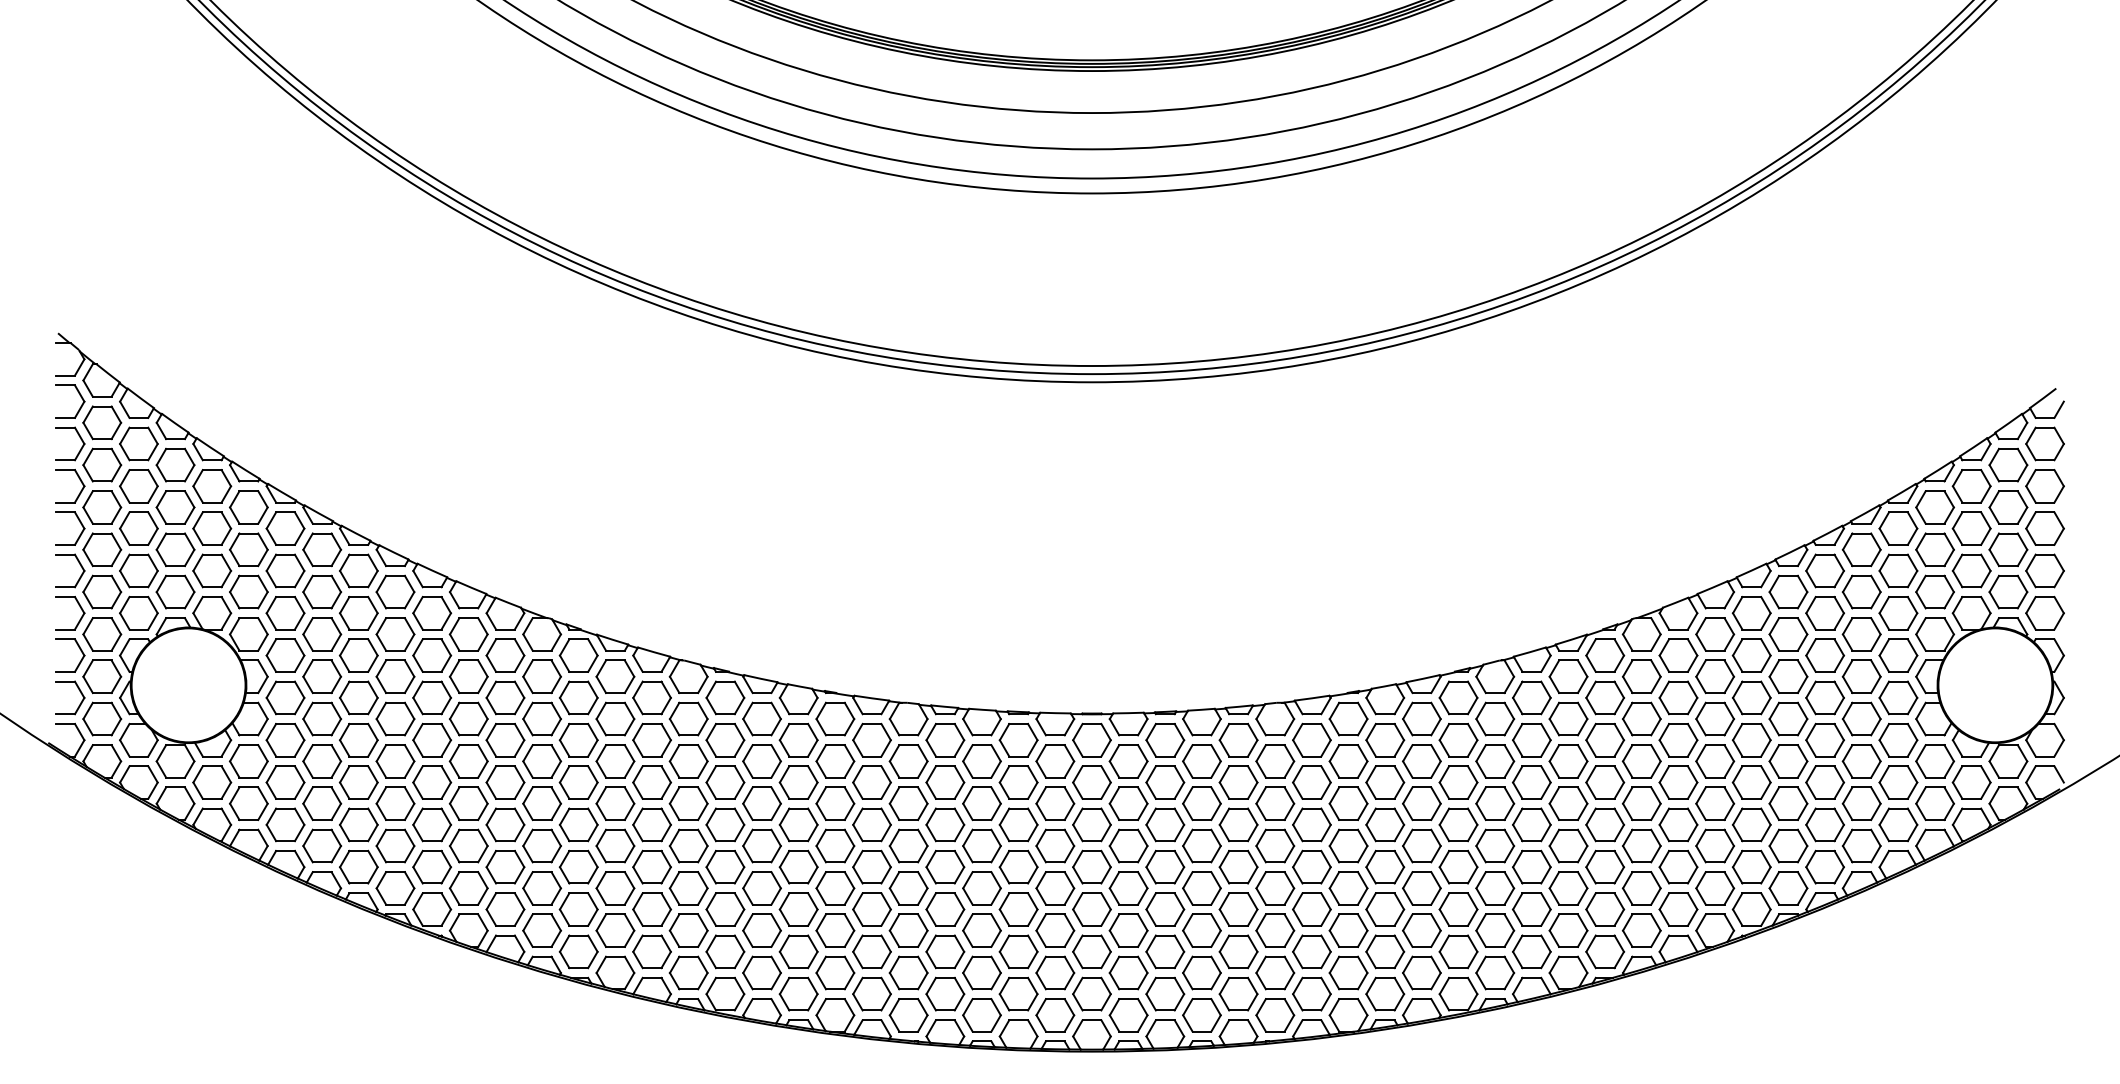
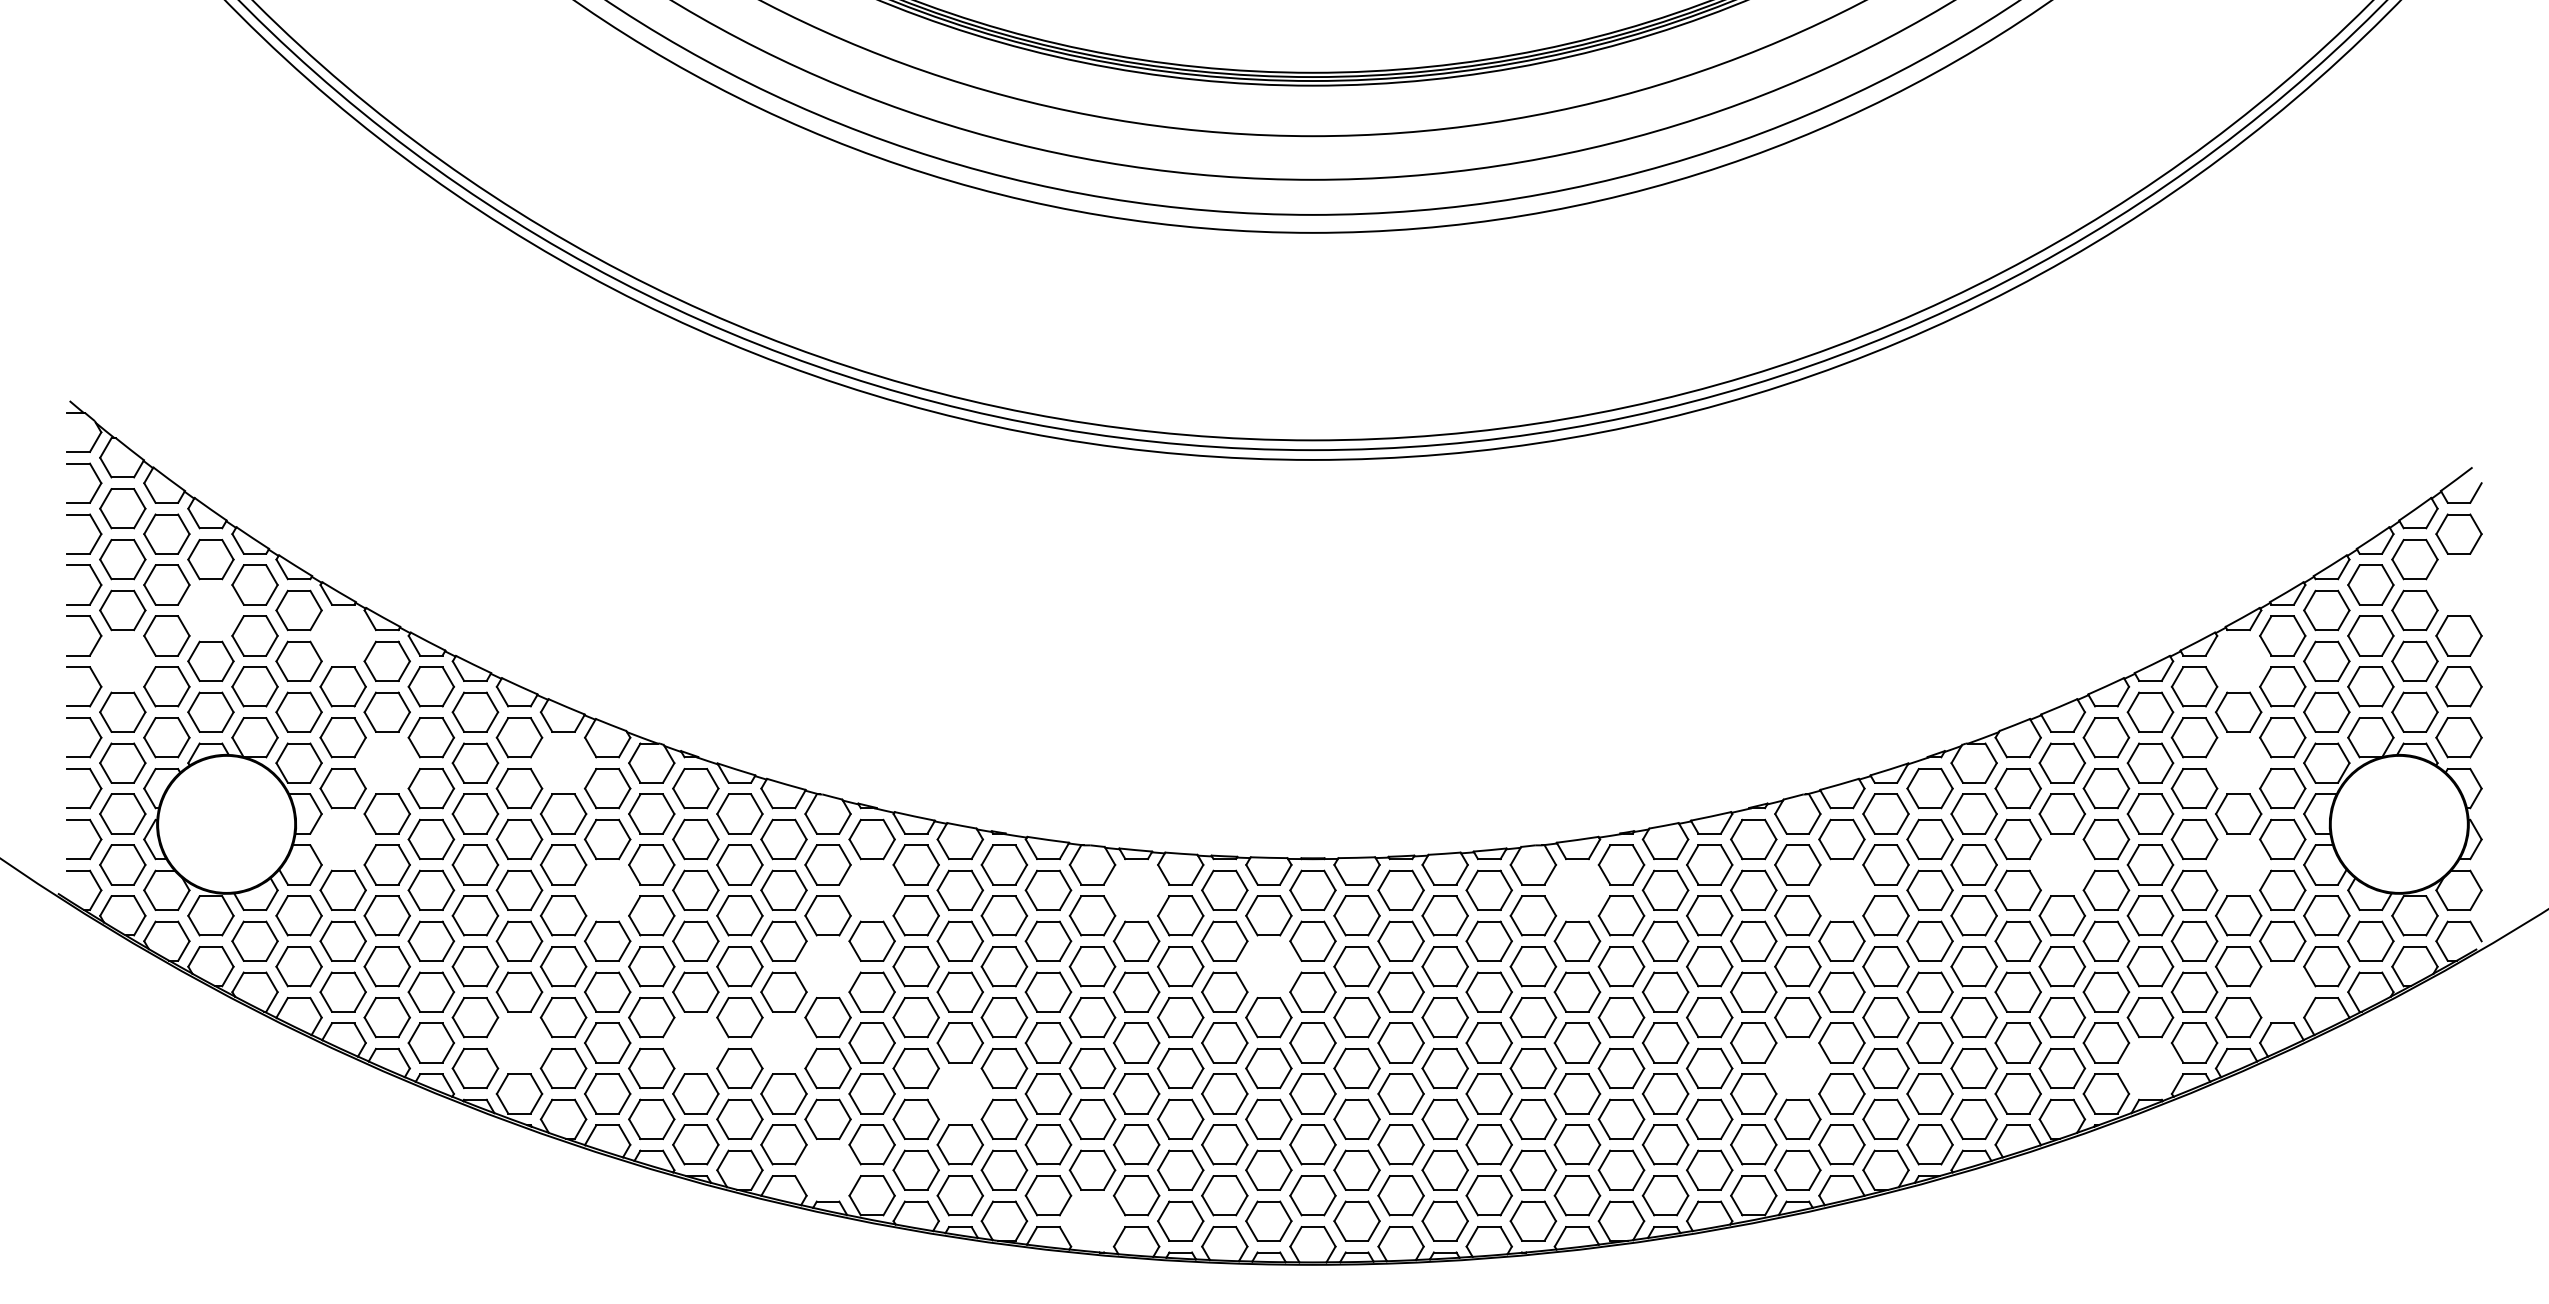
part: (2044, 485) -> (2458, 584), removed
part: (175, 507) -> (210, 610), removed
part: (284, 528) -> (342, 635), removed
part: (101, 549) -> (122, 660), removed
part: (1861, 549) -> (2238, 660), removed
part: (321, 633) -> (386, 762), removed
part: (468, 633) -> (563, 762), removed
part: (1861, 633) -> (2238, 762), removed
part: (284, 697) -> (342, 839), removed
part: (1714, 718) -> (2061, 864), removed
part: (1861, 718) -> (2238, 864), removed
part: (505, 739) -> (607, 889), removed
part: (724, 739) -> (871, 889), removed
part: (945, 739) -> (1136, 889), removed
part: (1311, 739) -> (1577, 889), removed
part: (1531, 739) -> (1841, 889), removed
part: (688, 803) -> (827, 966), removed
part: (1055, 803) -> (1268, 966), removed
part: (1898, 824) -> (2282, 991), removed
part: (432, 866) -> (519, 1042), removed
part: (578, 866) -> (695, 1042), removed
part: (651, 866) -> (783, 1042), removed
part: (1494, 888) -> (1797, 1068), removed
part: (1788, 888) -> (2150, 1068), removed
part: (798, 909) -> (959, 1093), removed
part: (688, 972) -> (827, 1169), removed
part: (908, 1014) -> (1092, 1220), removed

